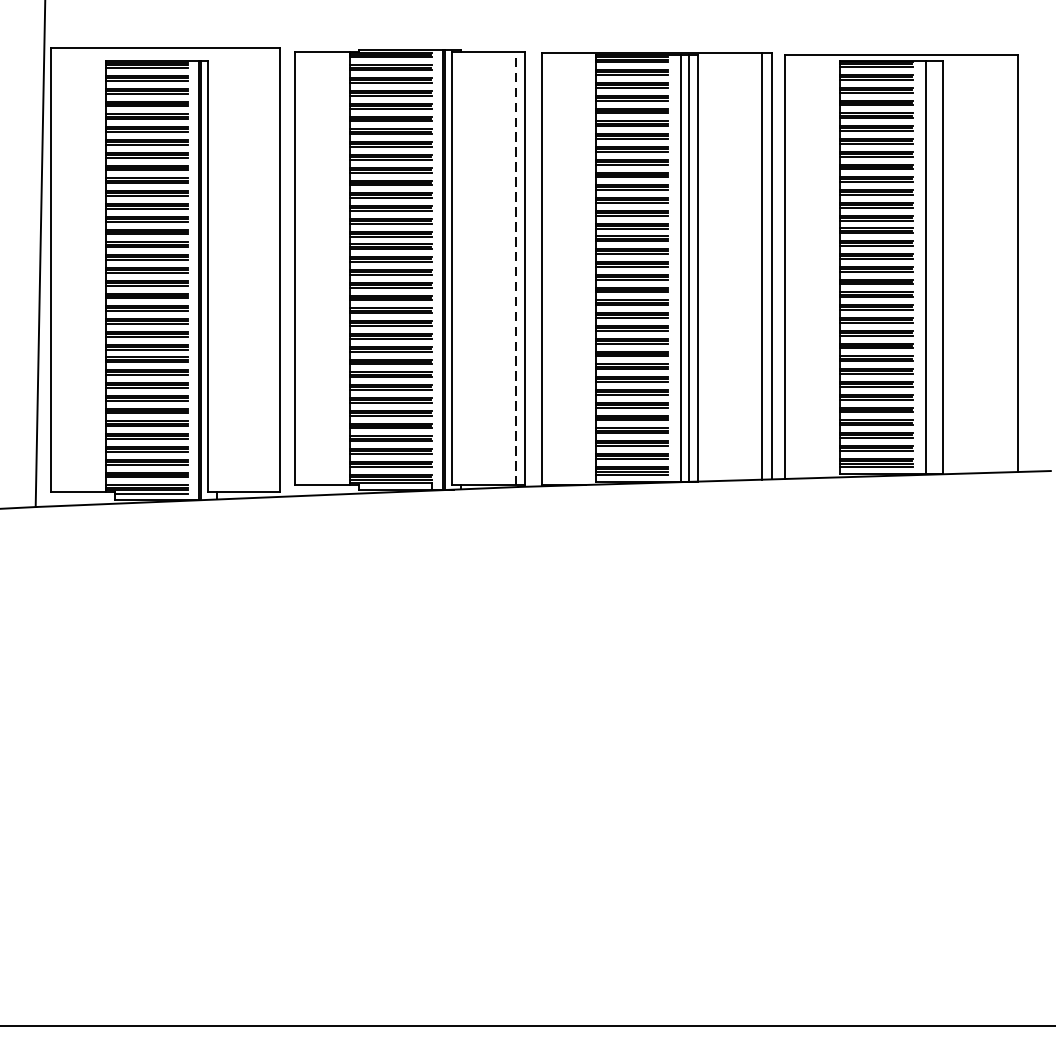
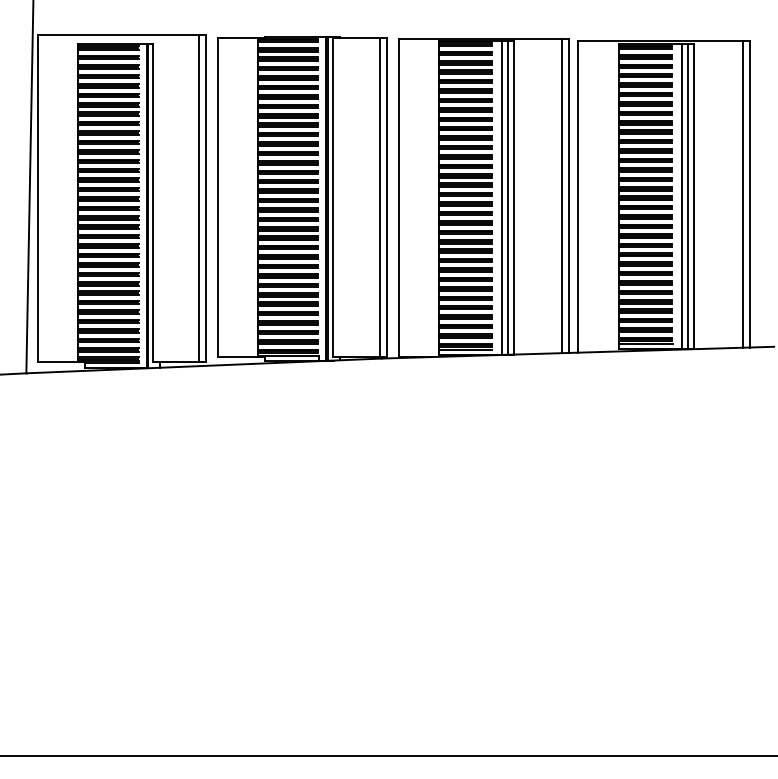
line: (1009, 262) -> (743, 193), added
line: (933, 266) -> (687, 196), added
line: (515, 268) -> (379, 197), dashed -> solid
line: (270, 269) -> (199, 198), added

